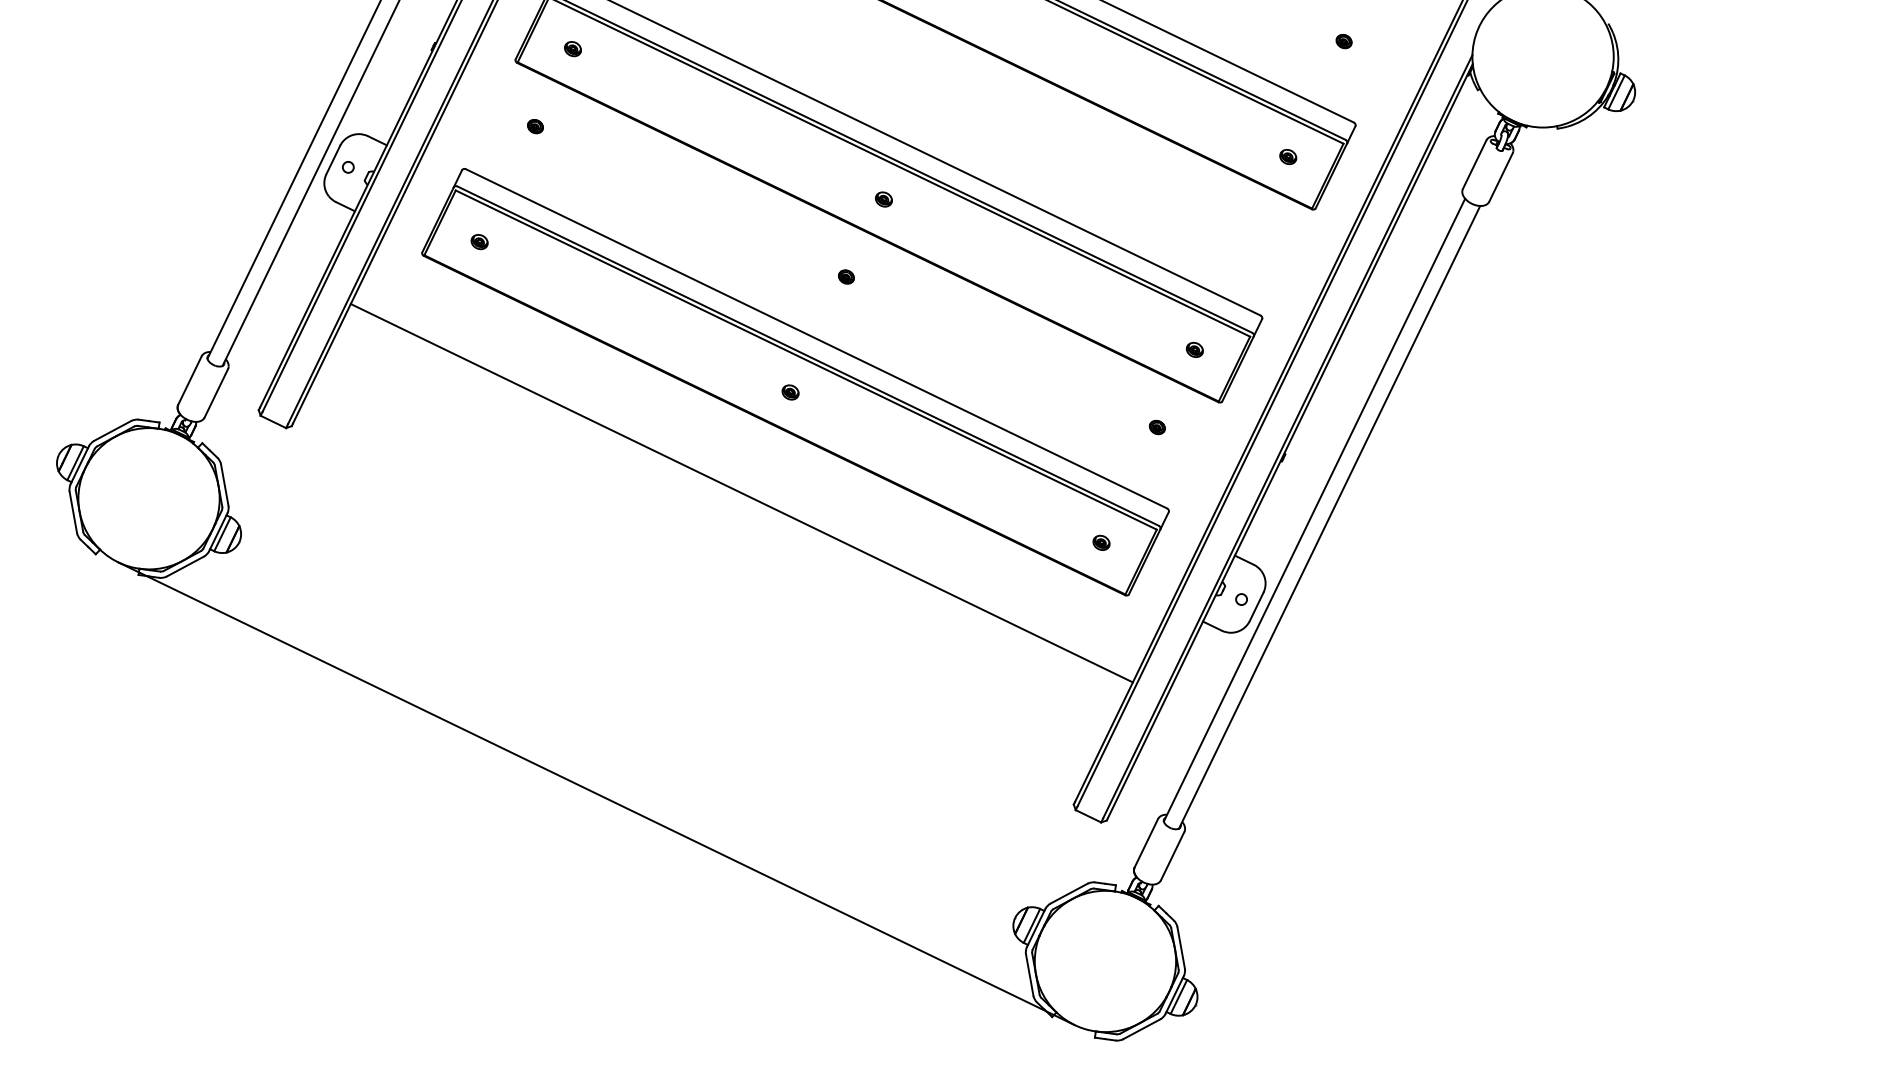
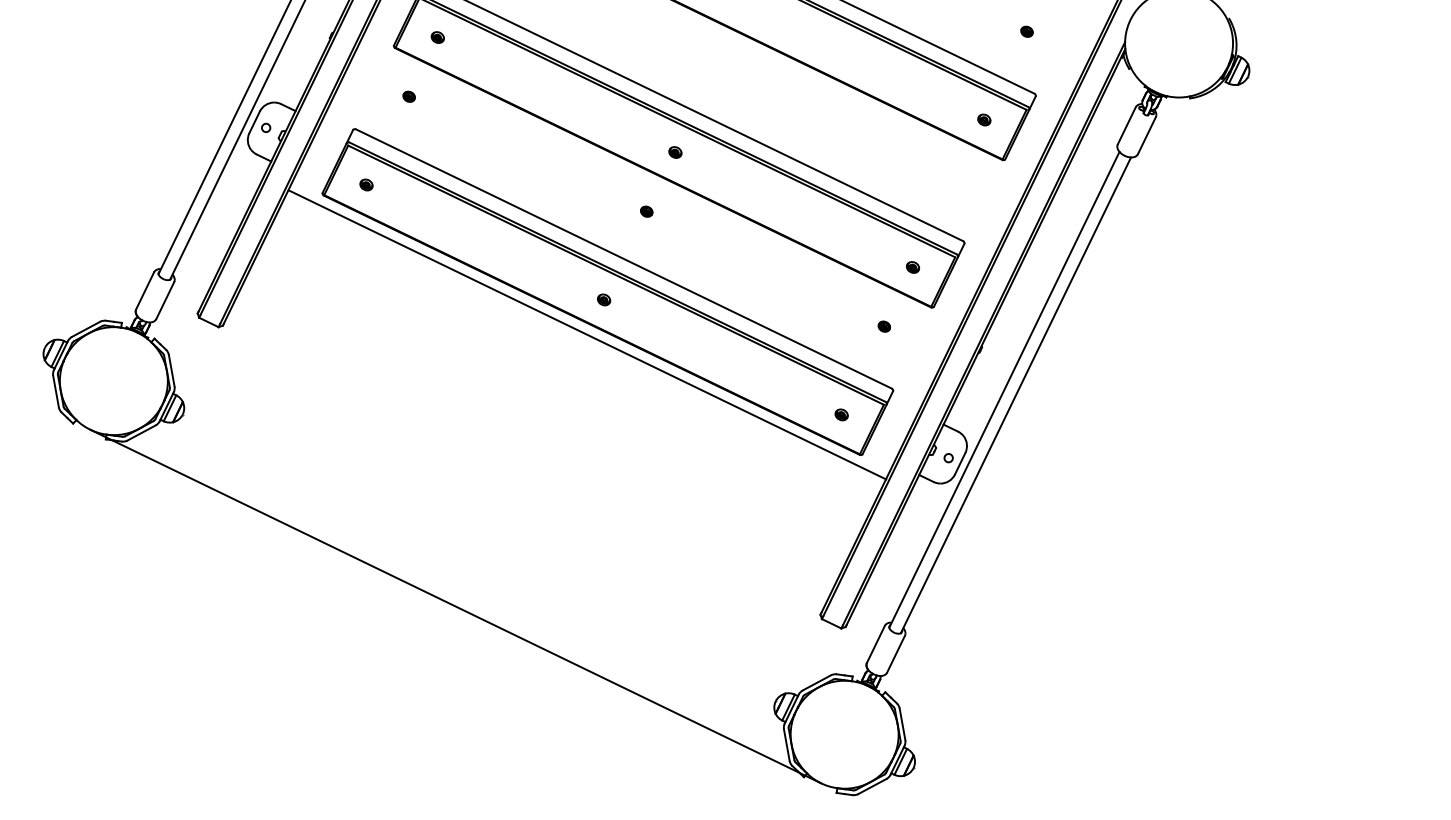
line: (741, 493) -> (587, 335), moved

